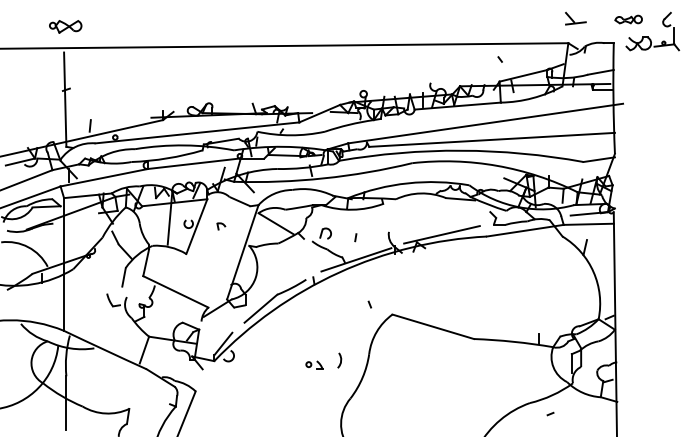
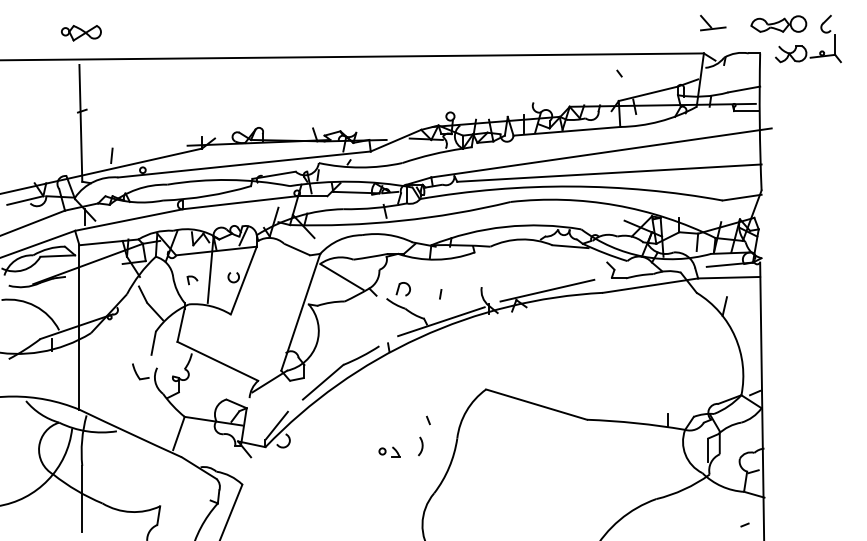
part: (628, 19) -> (778, 24), size x1.67
part: (221, 226) -> (192, 280), moved
line: (369, 304) -> (427, 420), moved
line: (550, 413) -> (744, 524), moved

